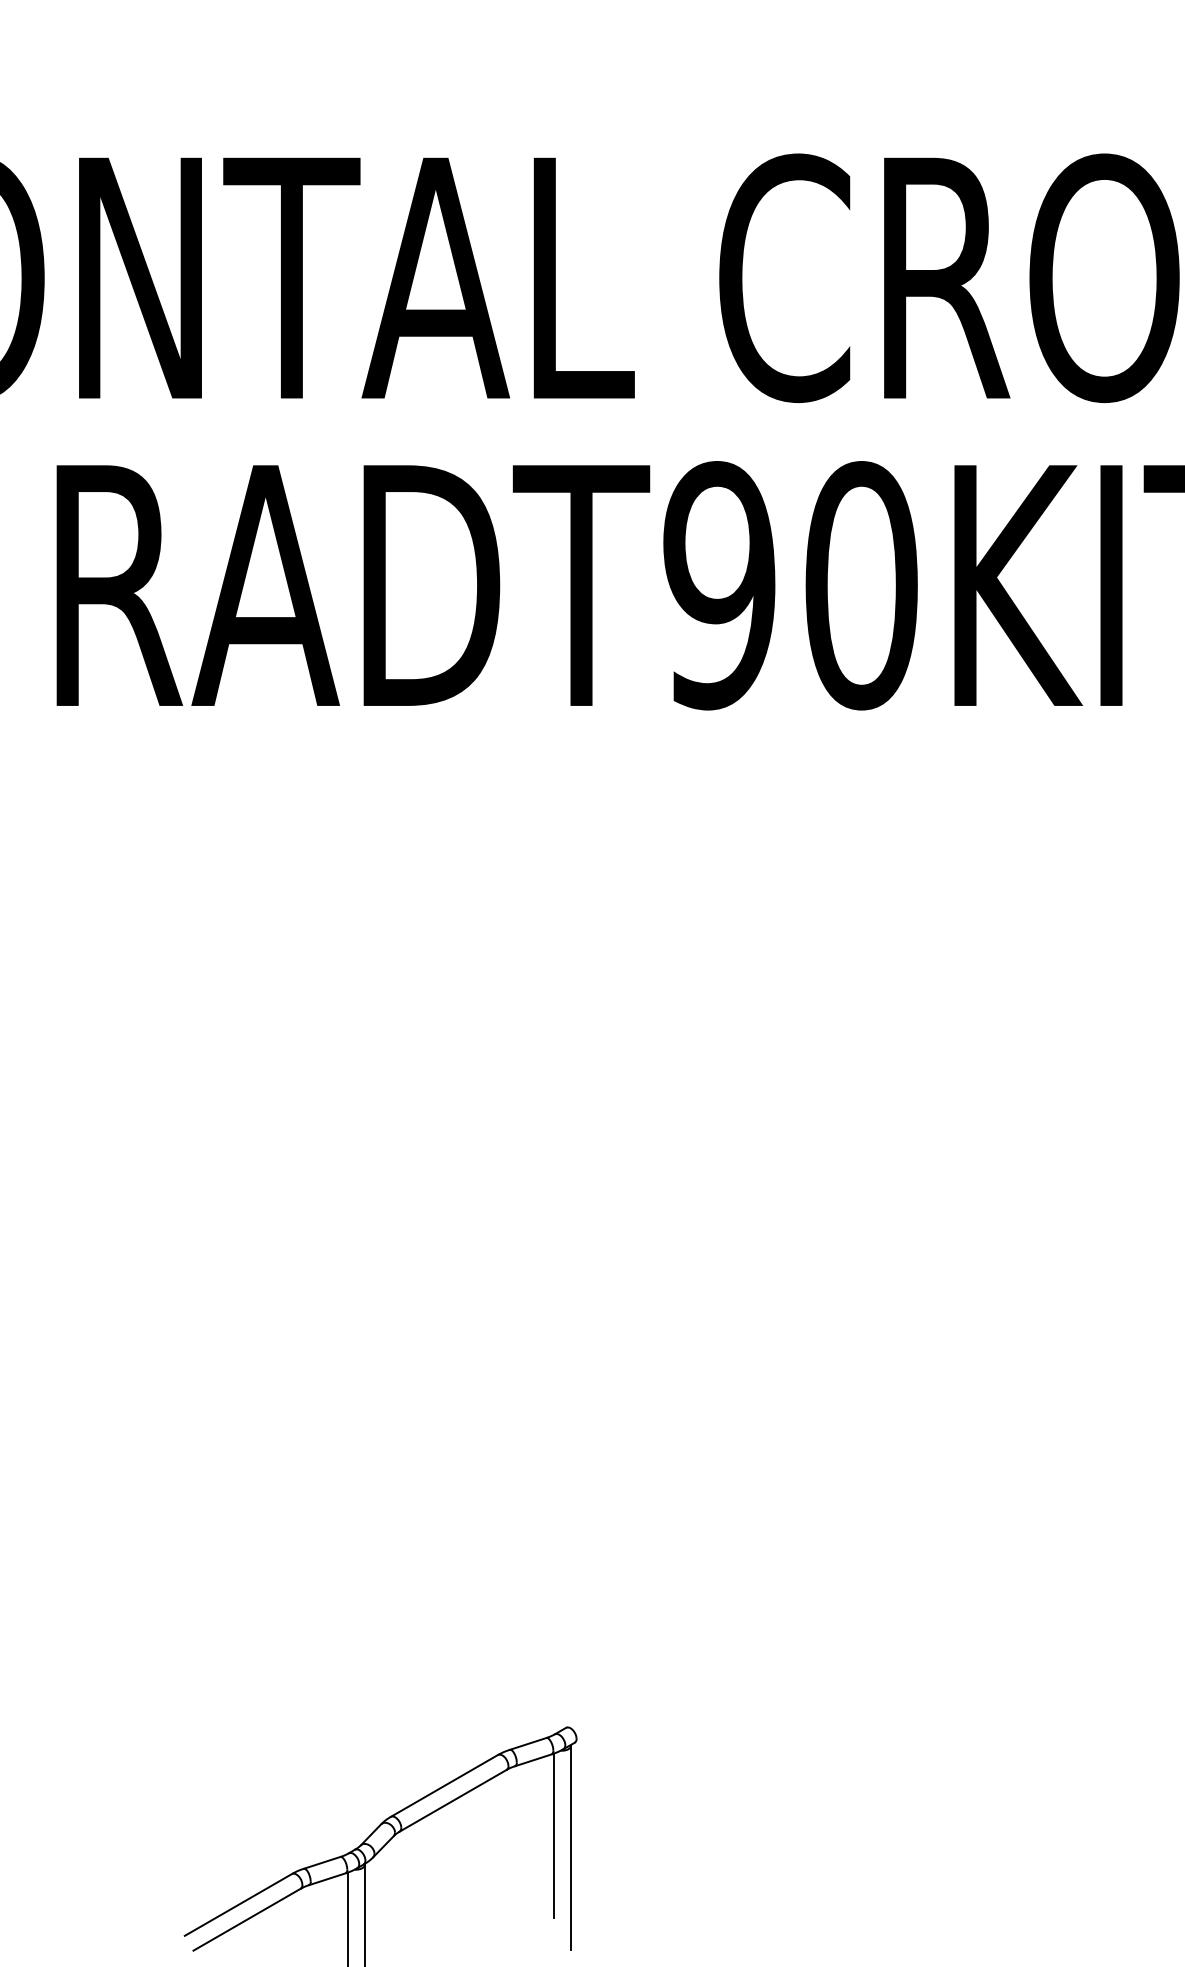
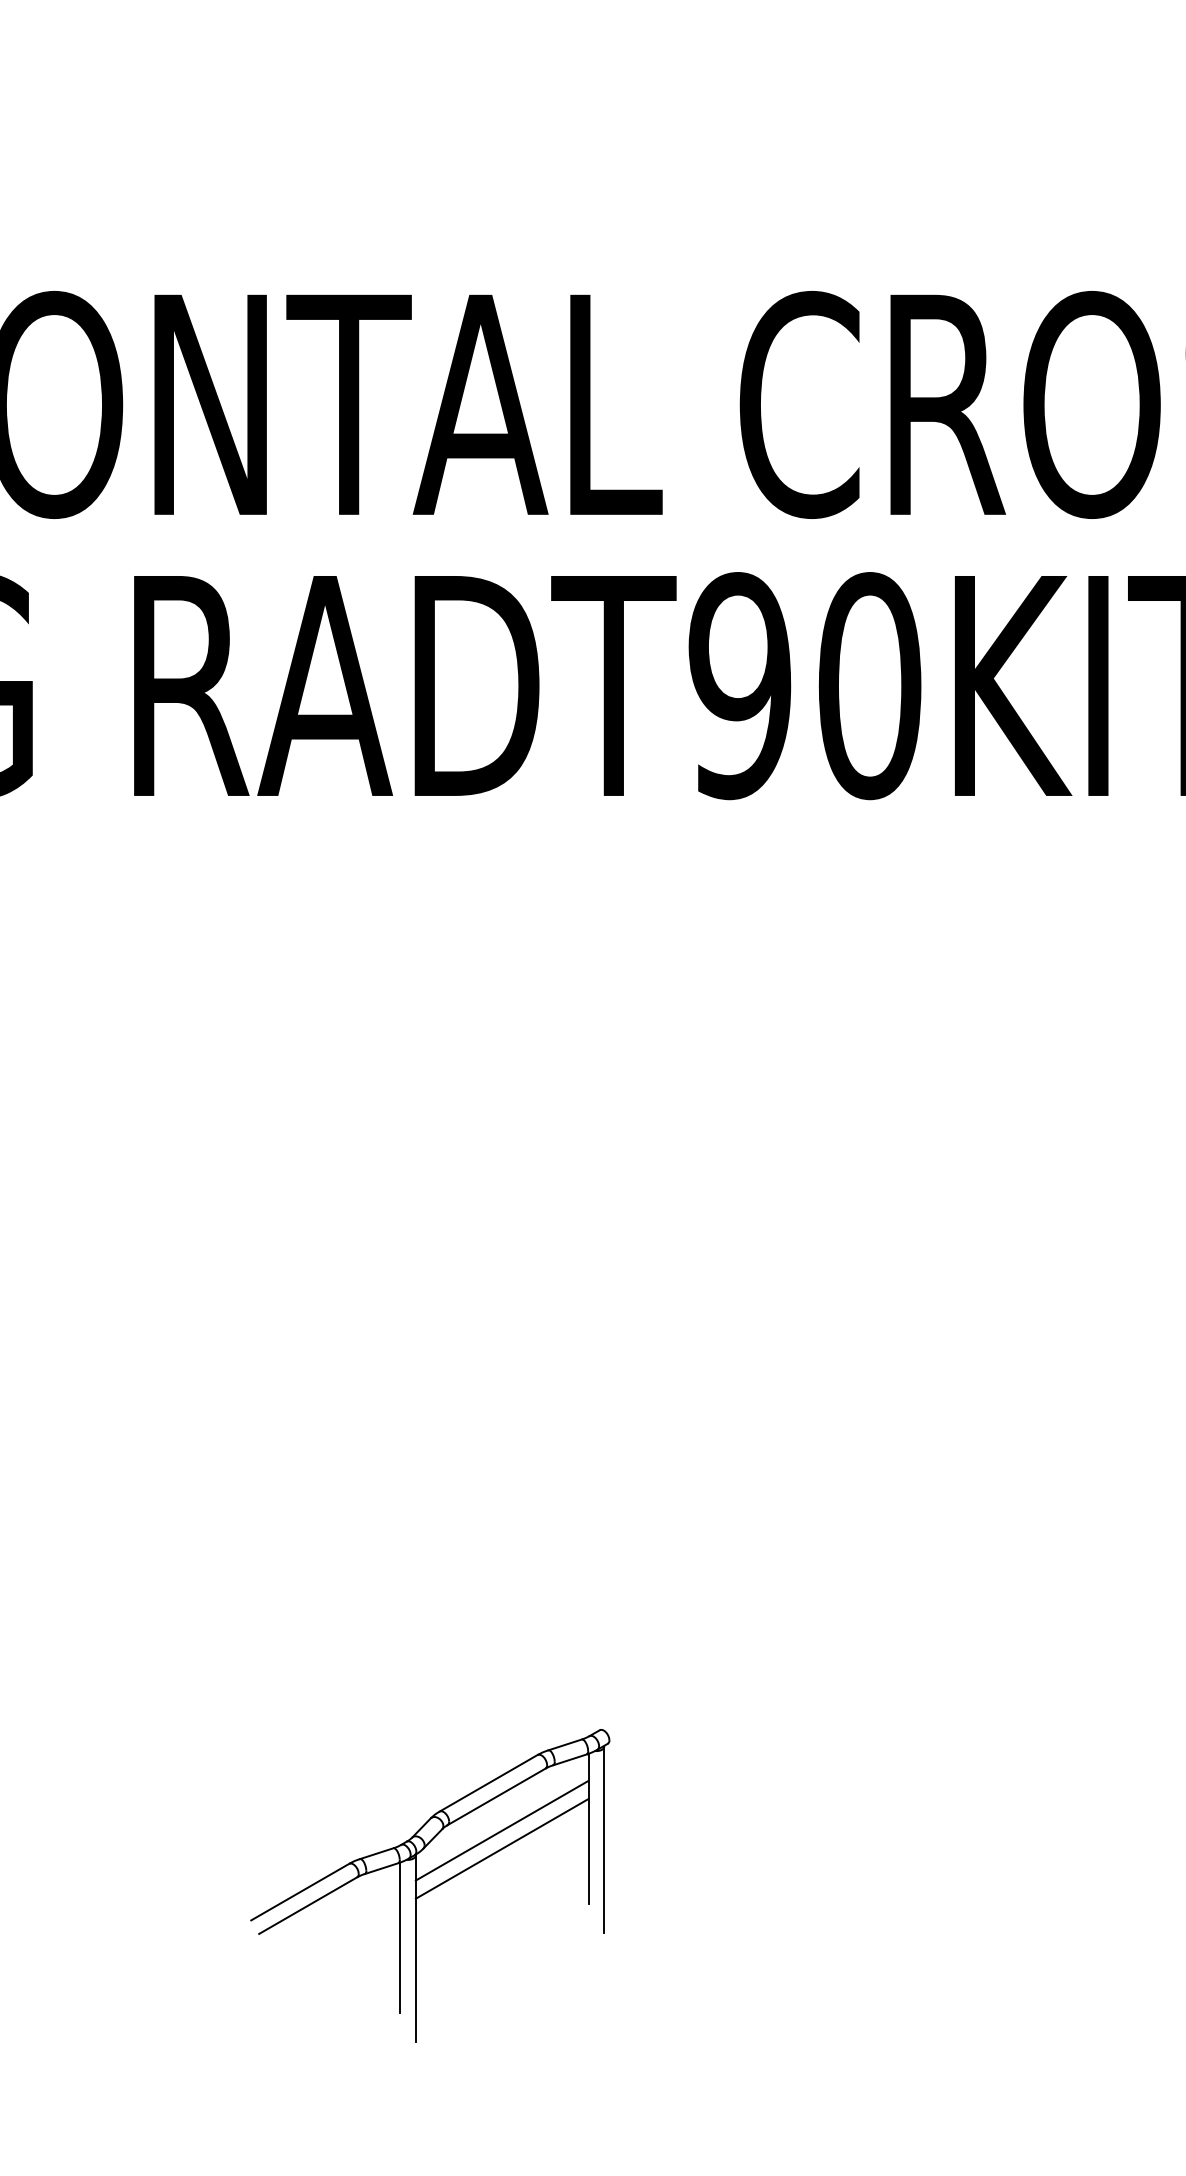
line: (458, 1837) -> (501, 1830), added
line: (458, 1857) -> (501, 1848), added

